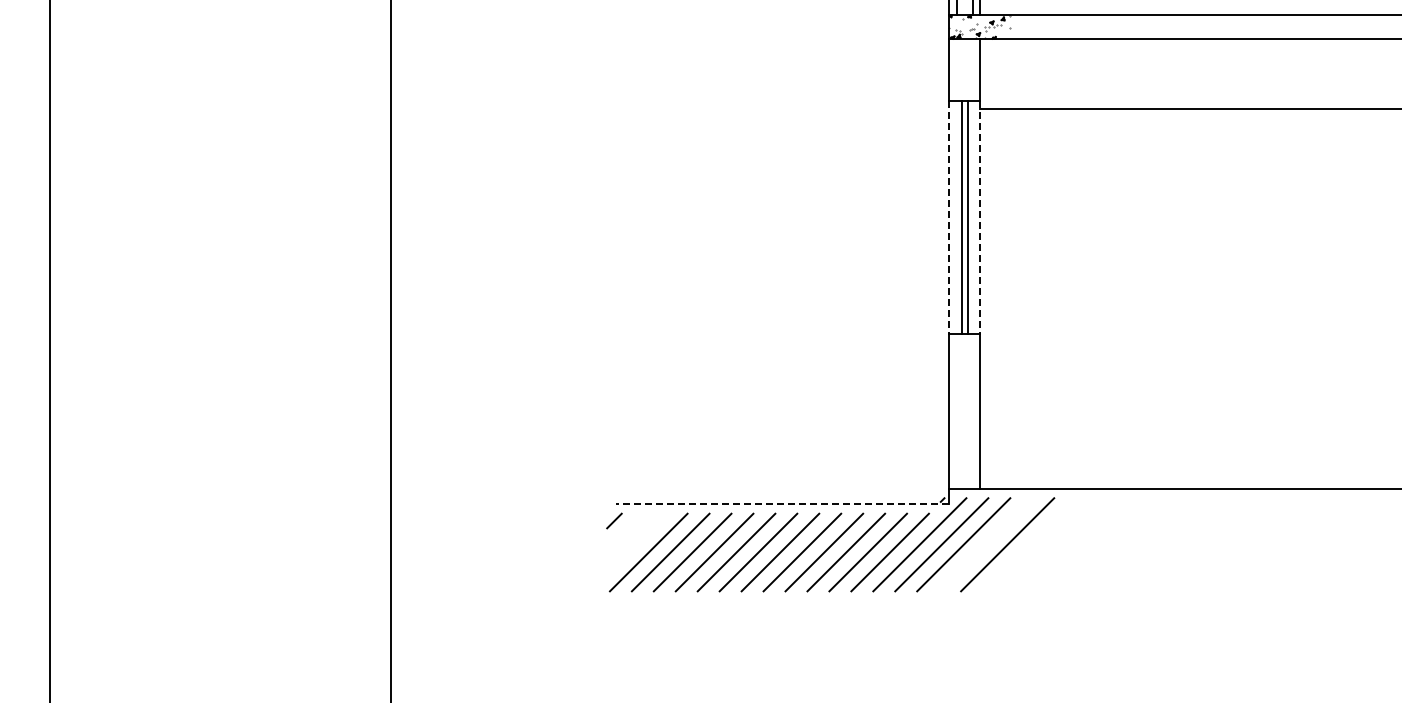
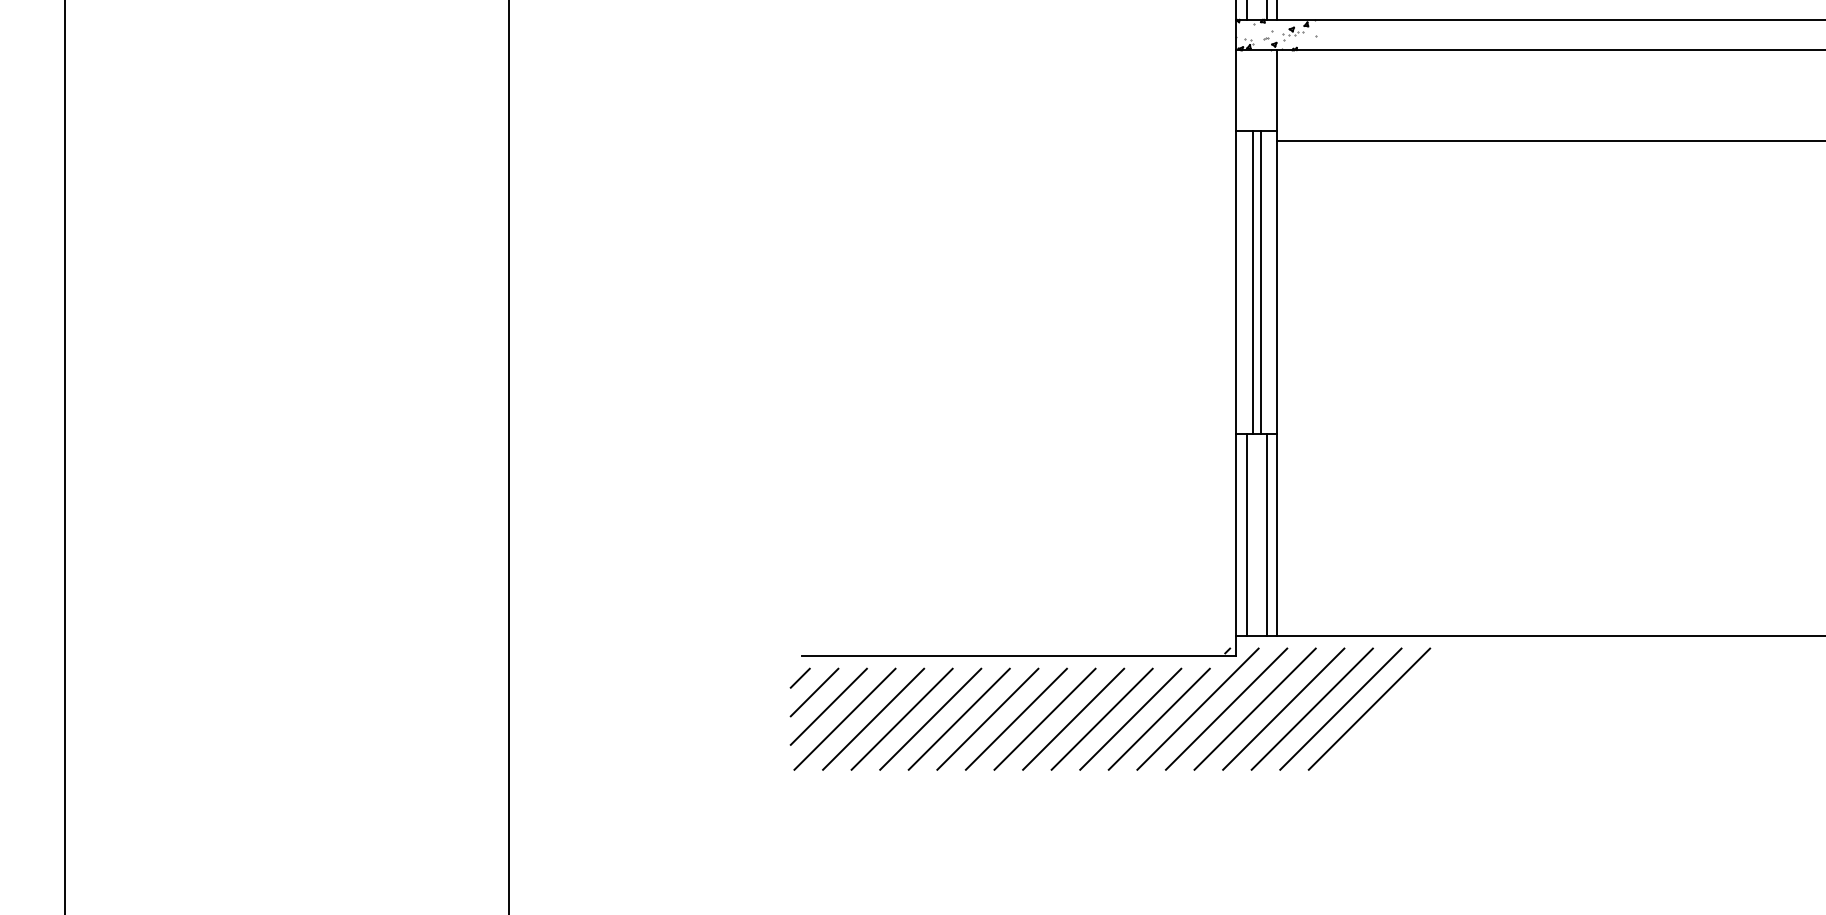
line: (949, 217) -> (1236, 283), dashed -> solid
line: (980, 217) -> (1276, 283), dashed -> solid
line: (957, 410) -> (1247, 534), added
line: (972, 410) -> (1266, 534), added
line: (782, 504) -> (1019, 656), dashed -> solid
line: (625, 531) -> (814, 691), added
line: (636, 542) -> (829, 706), added
line: (985, 544) -> (1283, 708), added
line: (1029, 544) -> (1340, 708), added
line: (1051, 544) -> (1369, 708), added

